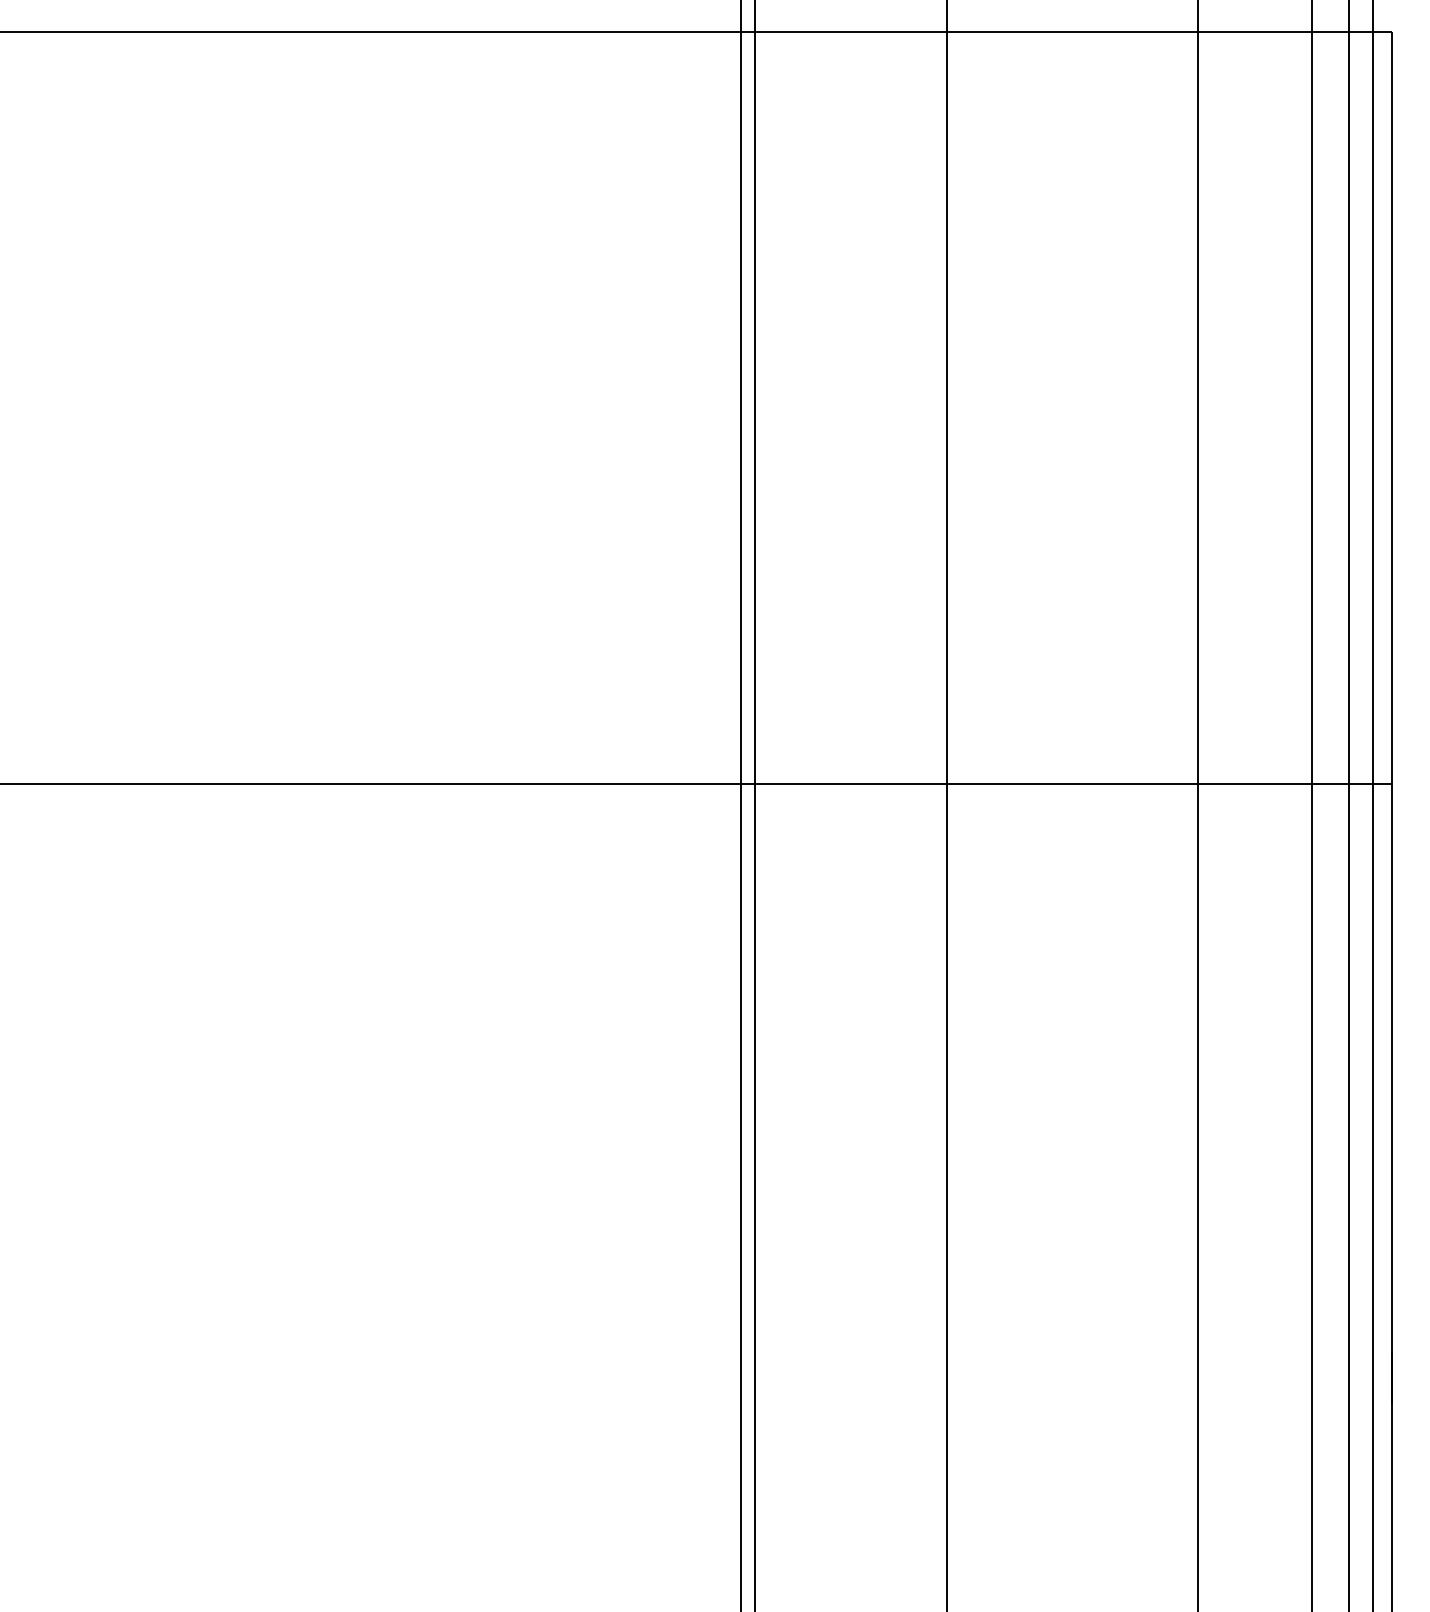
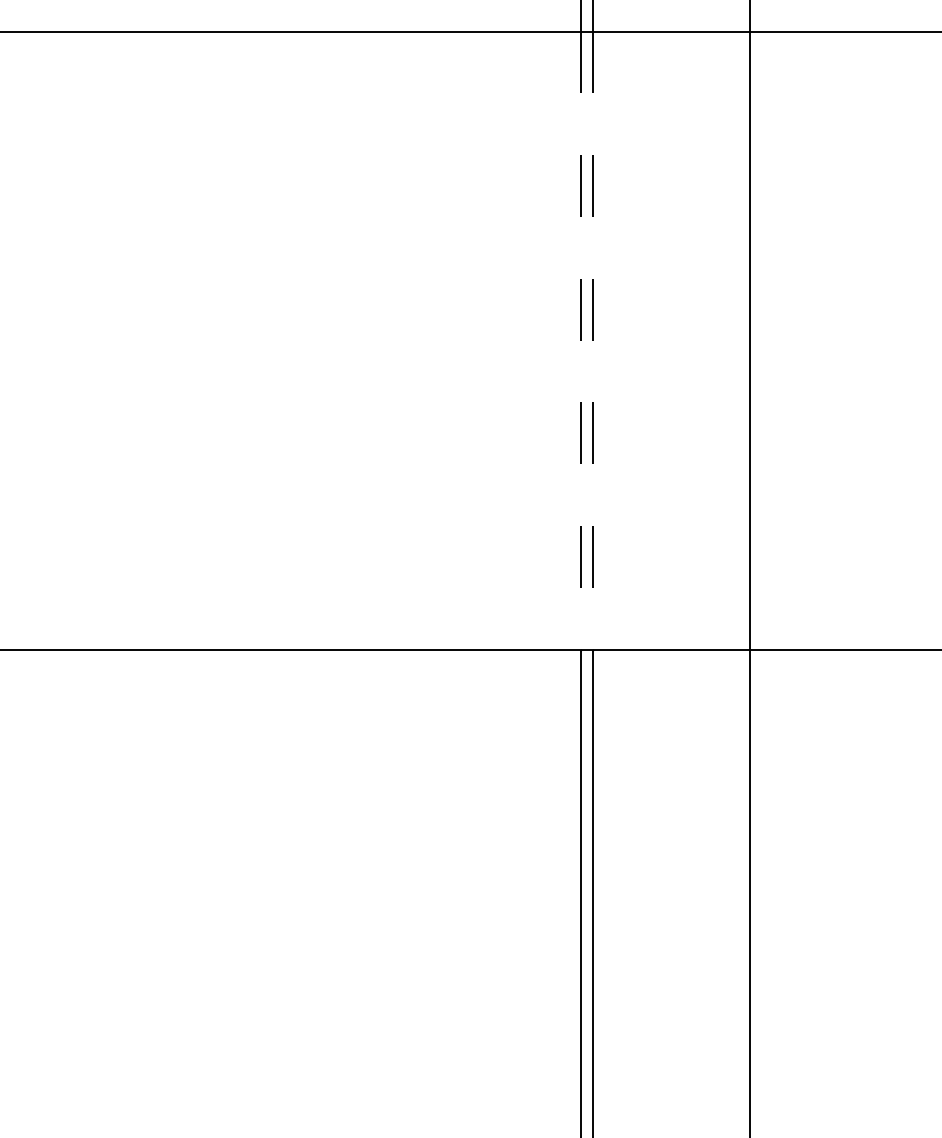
line: (740, 408) -> (581, 340), solid -> dashed
line: (755, 408) -> (593, 340), solid -> dashed

